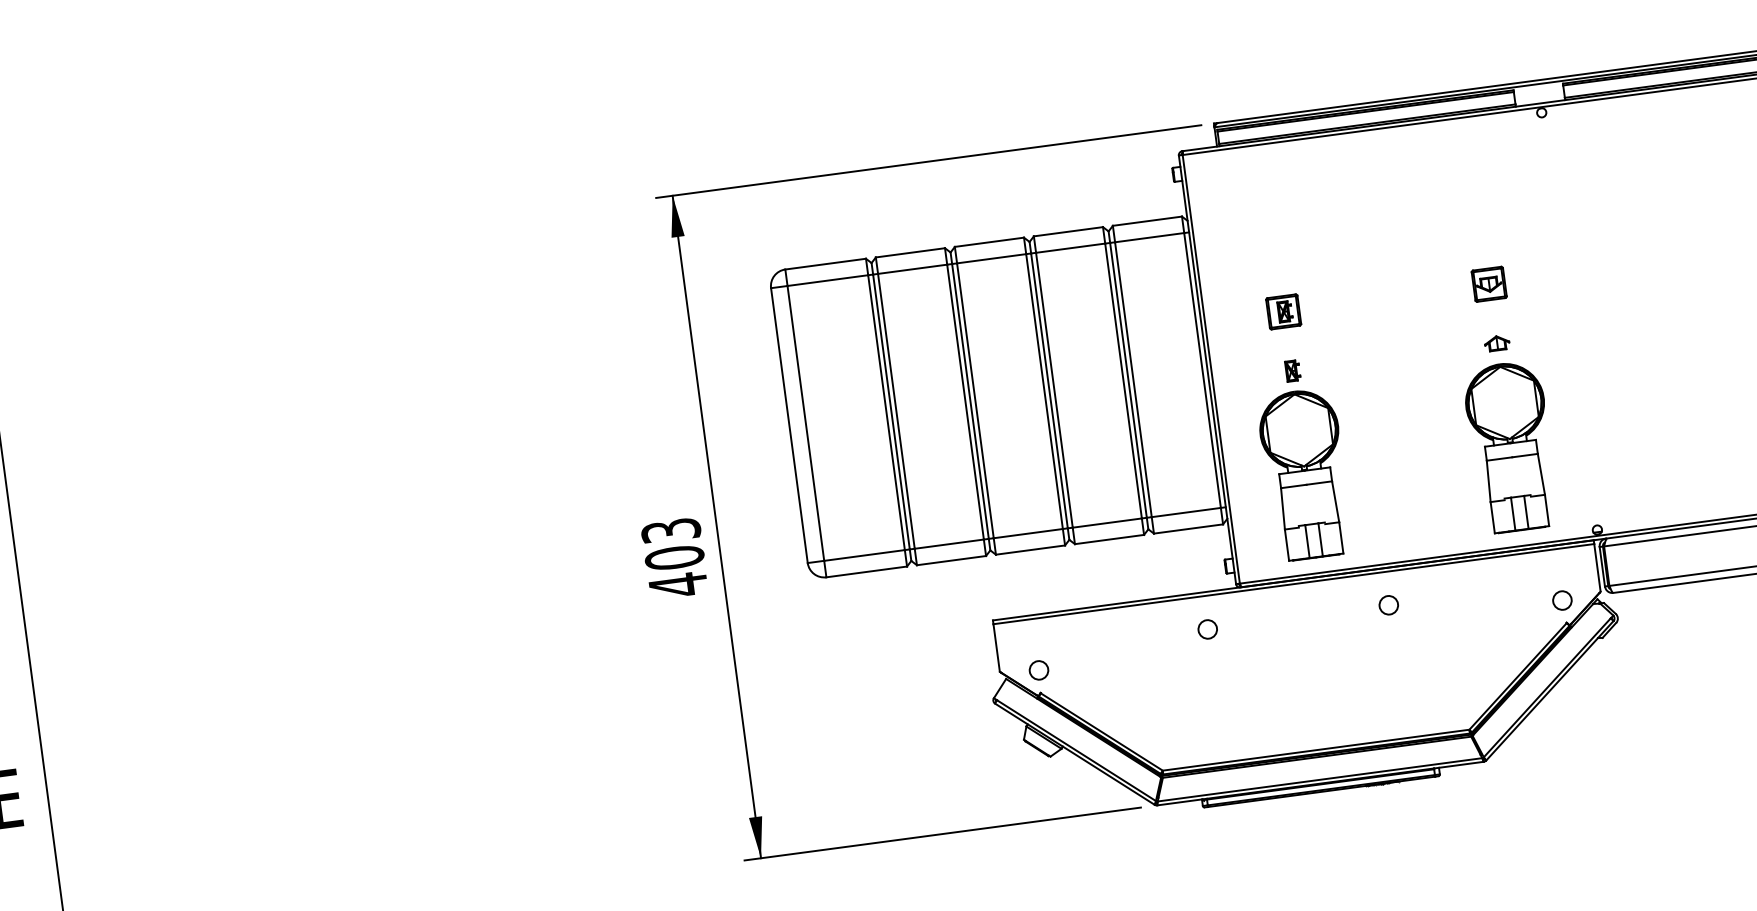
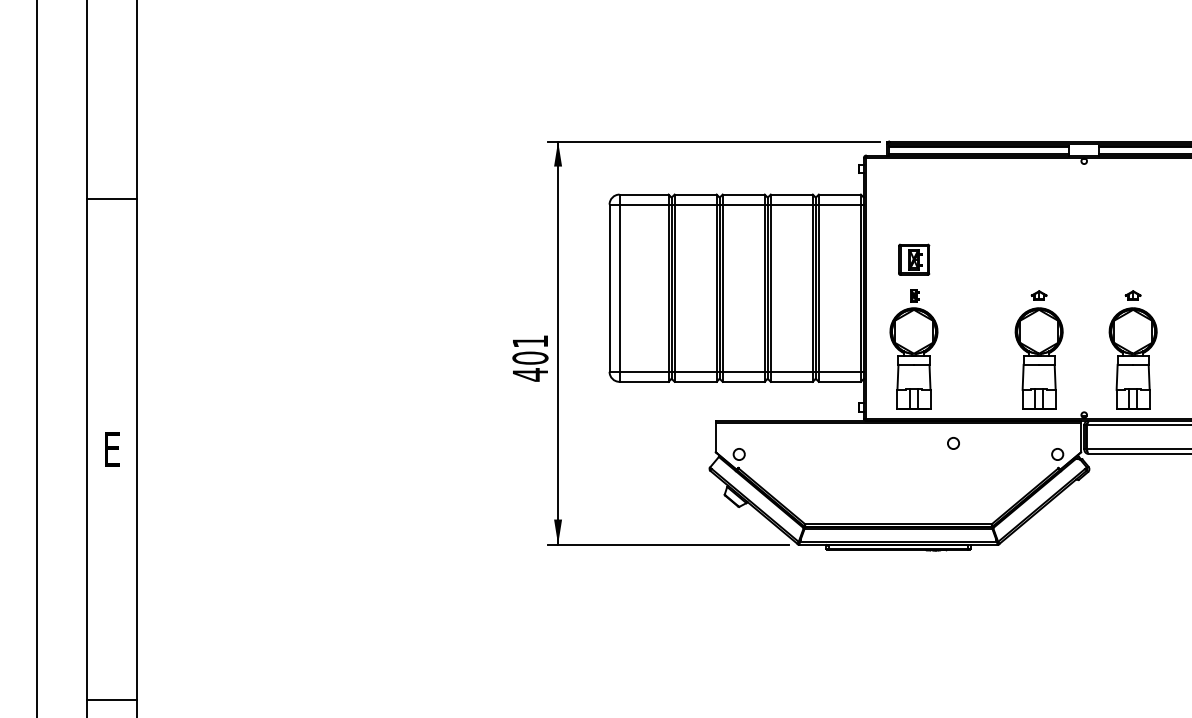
part: (1488, 284) -> (1038, 259), removed
part: (1282, 311) -> (913, 259), size x1.6
part: (1662, 411) -> (1132, 349), added
text: (671, 530) -> (530, 341), 403 -> 401
circle: (1206, 629) -> (842, 443), removed

